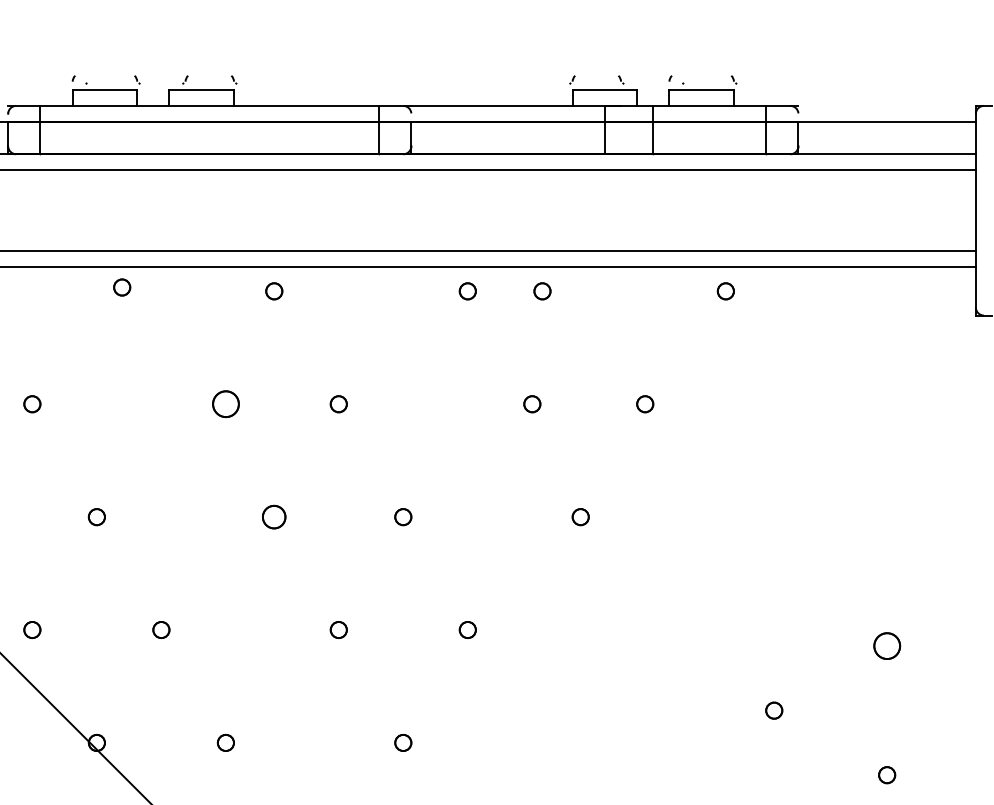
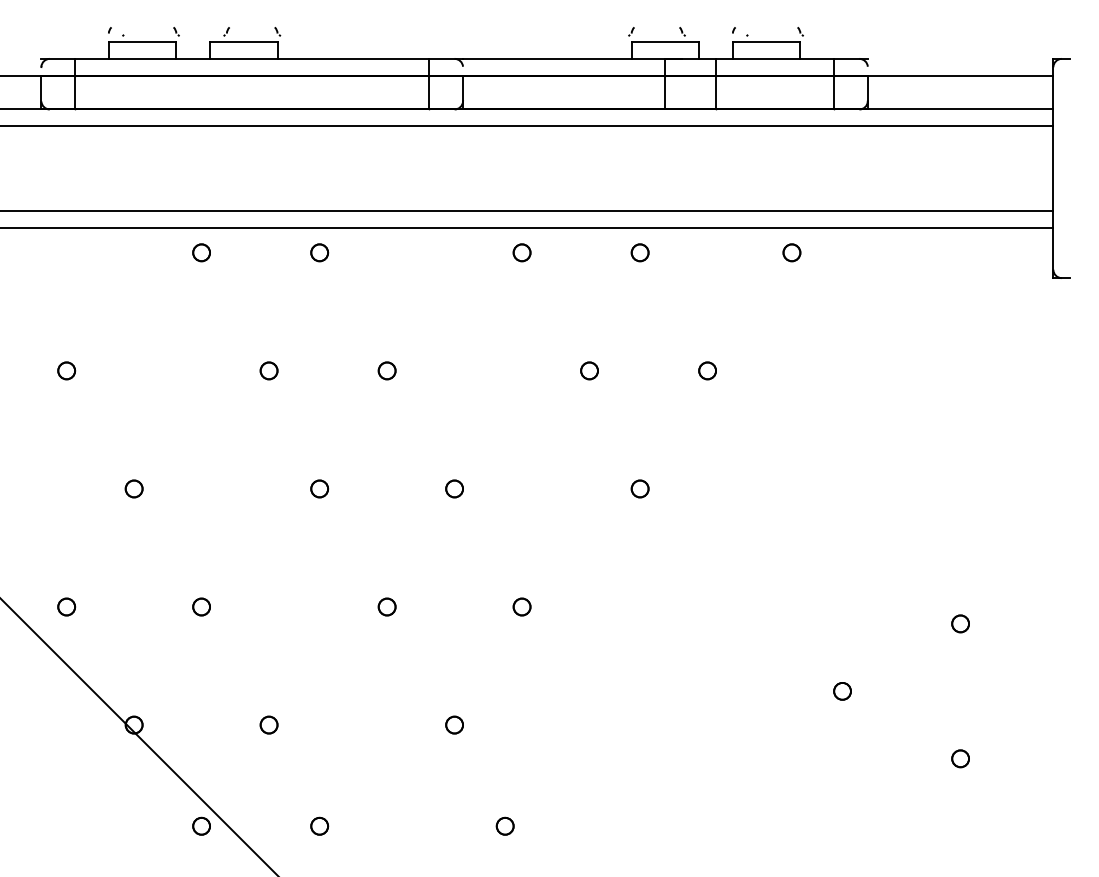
part: (122, 287) -> (201, 252), moved
part: (541, 291) -> (639, 252), moved
part: (225, 403) -> (268, 370), size x0.62
part: (274, 516) -> (319, 488), size x0.71
part: (887, 645) -> (960, 623), size x0.62

